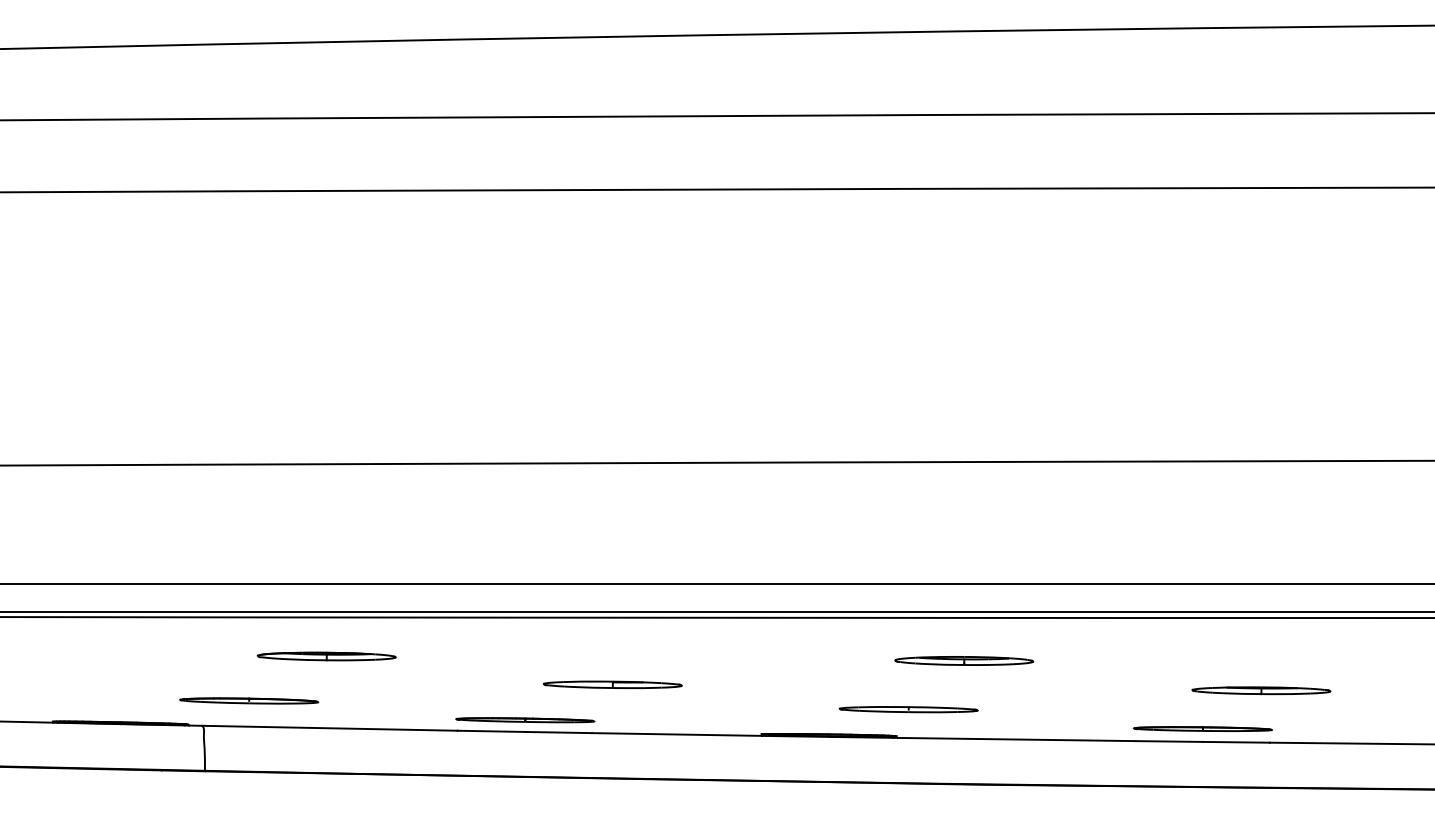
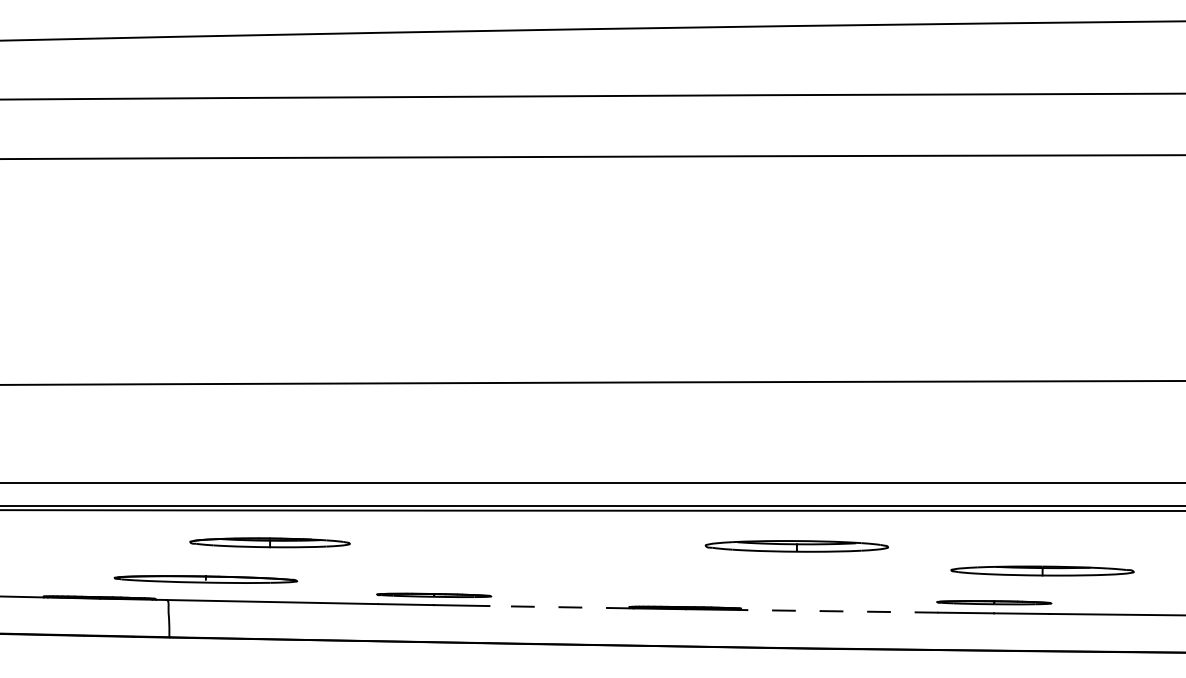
part: (326, 656) -> (269, 542), size x1.4
part: (963, 661) -> (796, 546), size x1.6
part: (612, 684) -> (506, 565), removed
part: (1261, 690) -> (1042, 570), size x1.6
part: (248, 700) -> (205, 579), size x1.6
part: (908, 709) -> (750, 586), removed
line: (676, 734) -> (559, 607), solid -> dashed
line: (1015, 739) -> (839, 611), solid -> dashed

